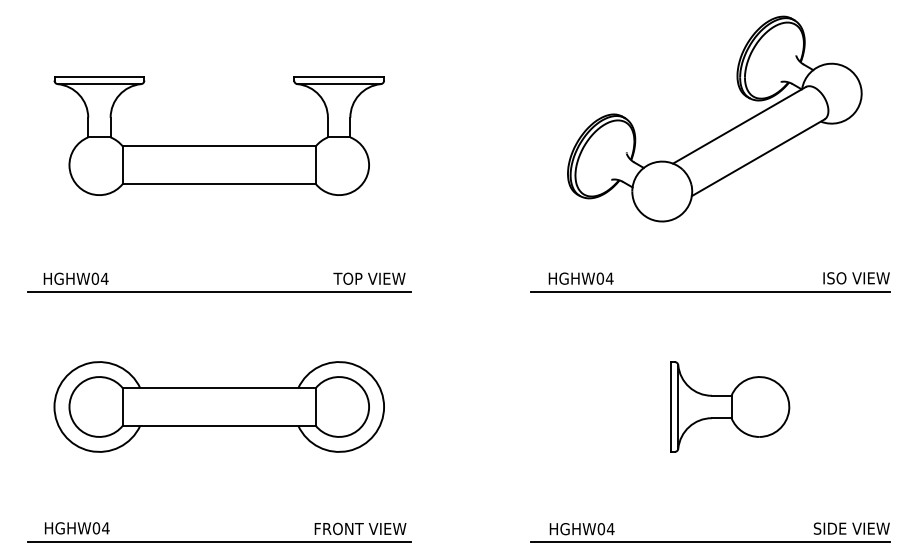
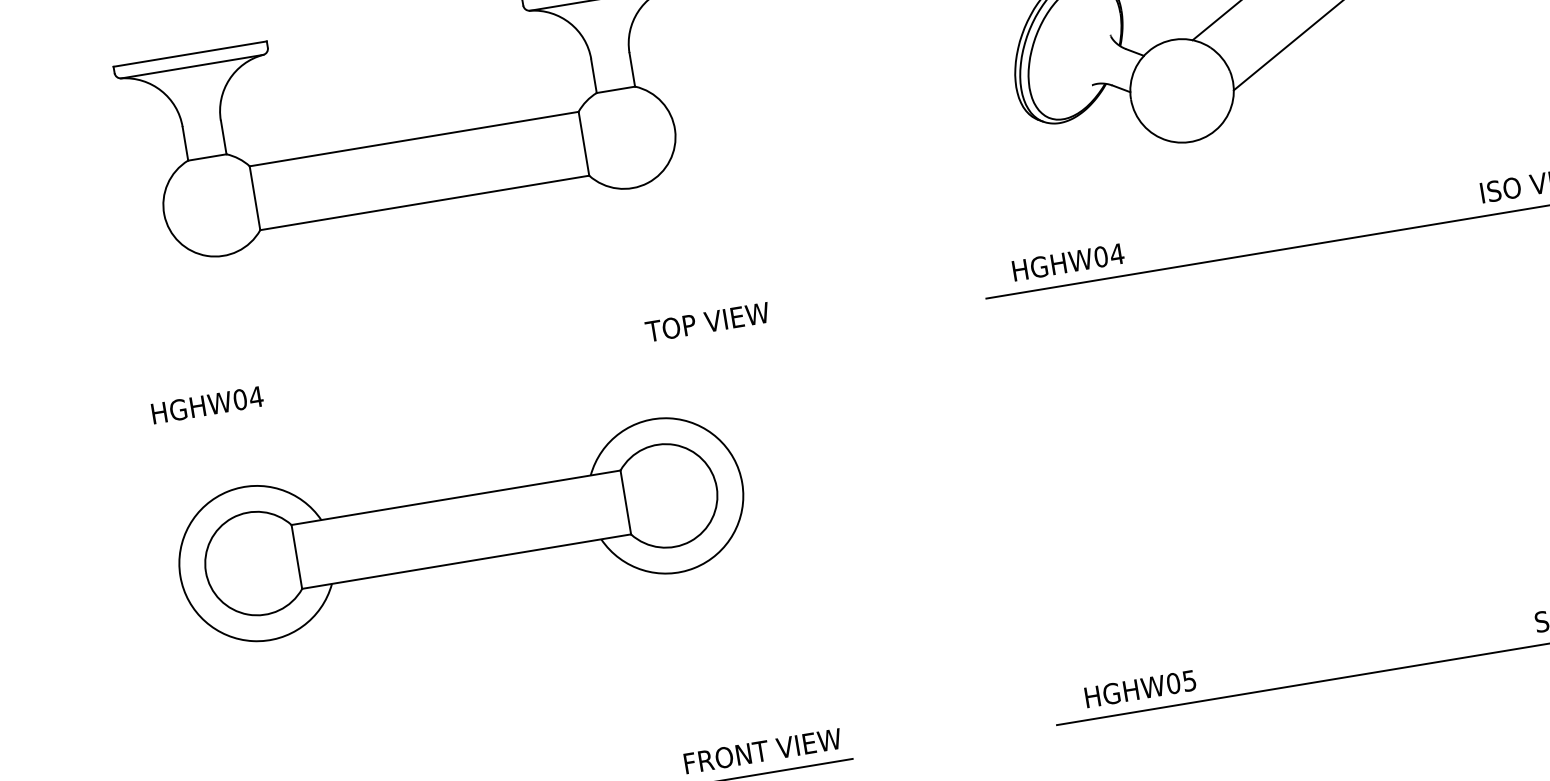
line: (219, 291) -> (455, 386), removed
part: (218, 406) -> (459, 529), moved
part: (730, 406) -> (1359, 438), removed
text: (610, 529) -> (1189, 681), HGHW04 -> HGHW05

